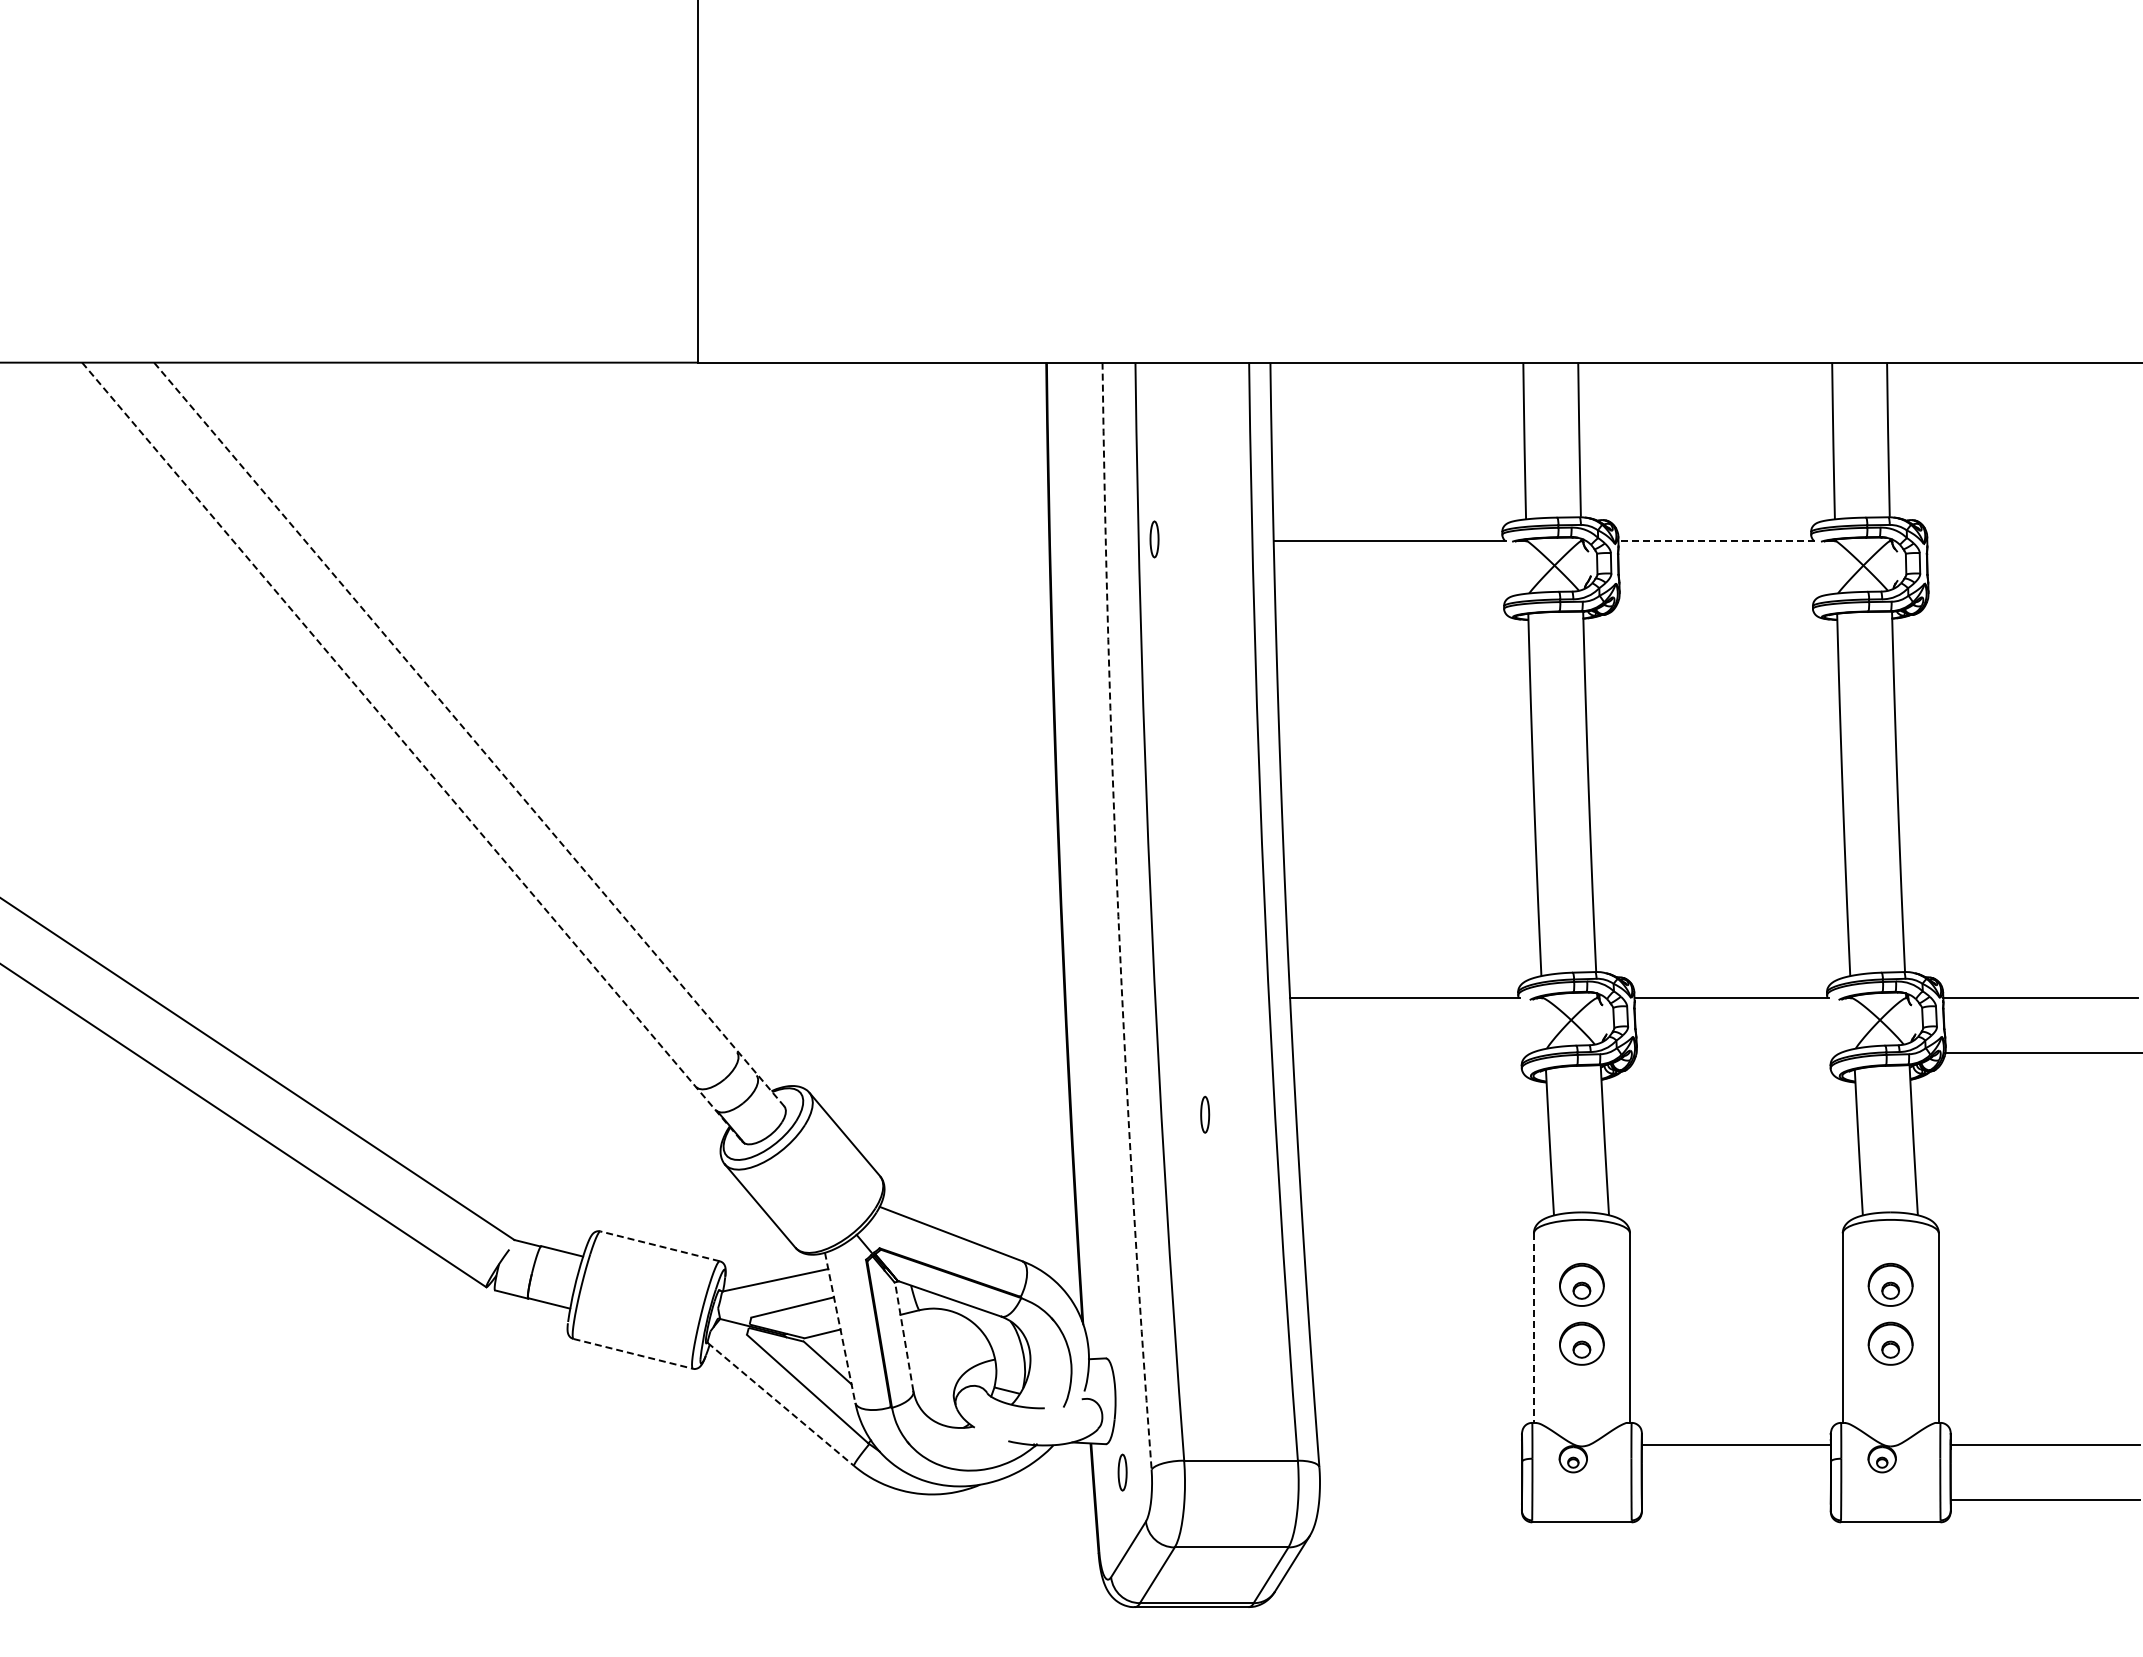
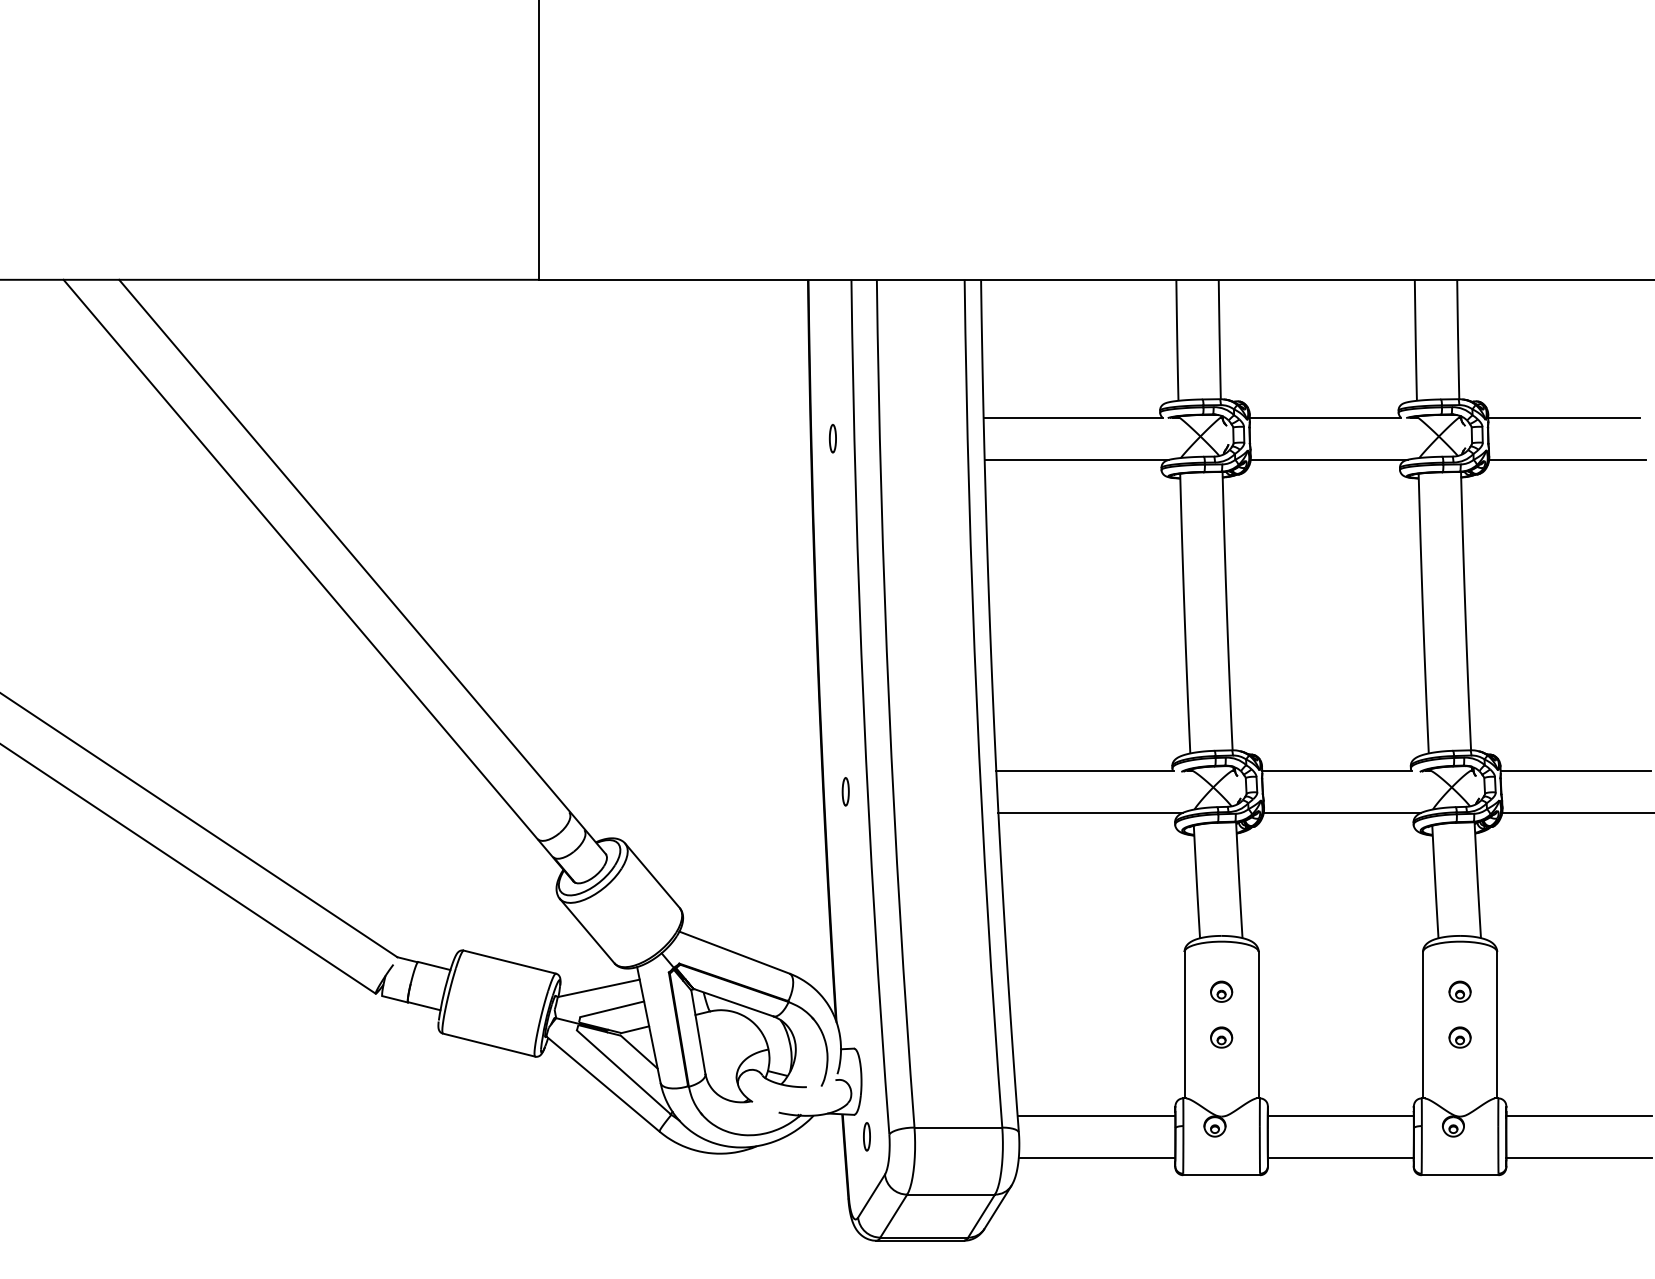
part: (1154, 539) -> (832, 438), moved
line: (1716, 541) -> (1325, 417), dashed -> solid
line: (2025, 541) -> (1564, 417), added
line: (1394, 595) -> (1076, 459), added
line: (1720, 595) -> (1328, 459), added
line: (2029, 595) -> (1567, 459), added
line: (469, 734) -> (362, 566), dashed -> solid
line: (412, 752) -> (318, 580), dashed -> solid
arc: (1118, 916) -> (863, 707), dashed -> solid
line: (1411, 1053) -> (1090, 813), added
line: (1738, 1053) -> (1342, 813), added
part: (1205, 1114) -> (846, 791), moved
line: (660, 1246) -> (510, 962), dashed -> solid
part: (1581, 1284) -> (1221, 991), size x0.62
part: (1890, 1284) -> (1459, 991), size x0.62
line: (840, 1327) -> (649, 1024), dashed -> solid
line: (1533, 1328) -> (1184, 1025), dashed -> solid
line: (904, 1337) -> (698, 1032), dashed -> solid
part: (1581, 1344) -> (1221, 1037), size x0.62
part: (1890, 1344) -> (1459, 1037), size x0.62
line: (633, 1353) -> (489, 1044), dashed -> solid
line: (781, 1404) -> (603, 1084), dashed -> solid
line: (1419, 1445) -> (1096, 1115), added
line: (1420, 1500) -> (1096, 1158), added
line: (1735, 1500) -> (1340, 1158), added

